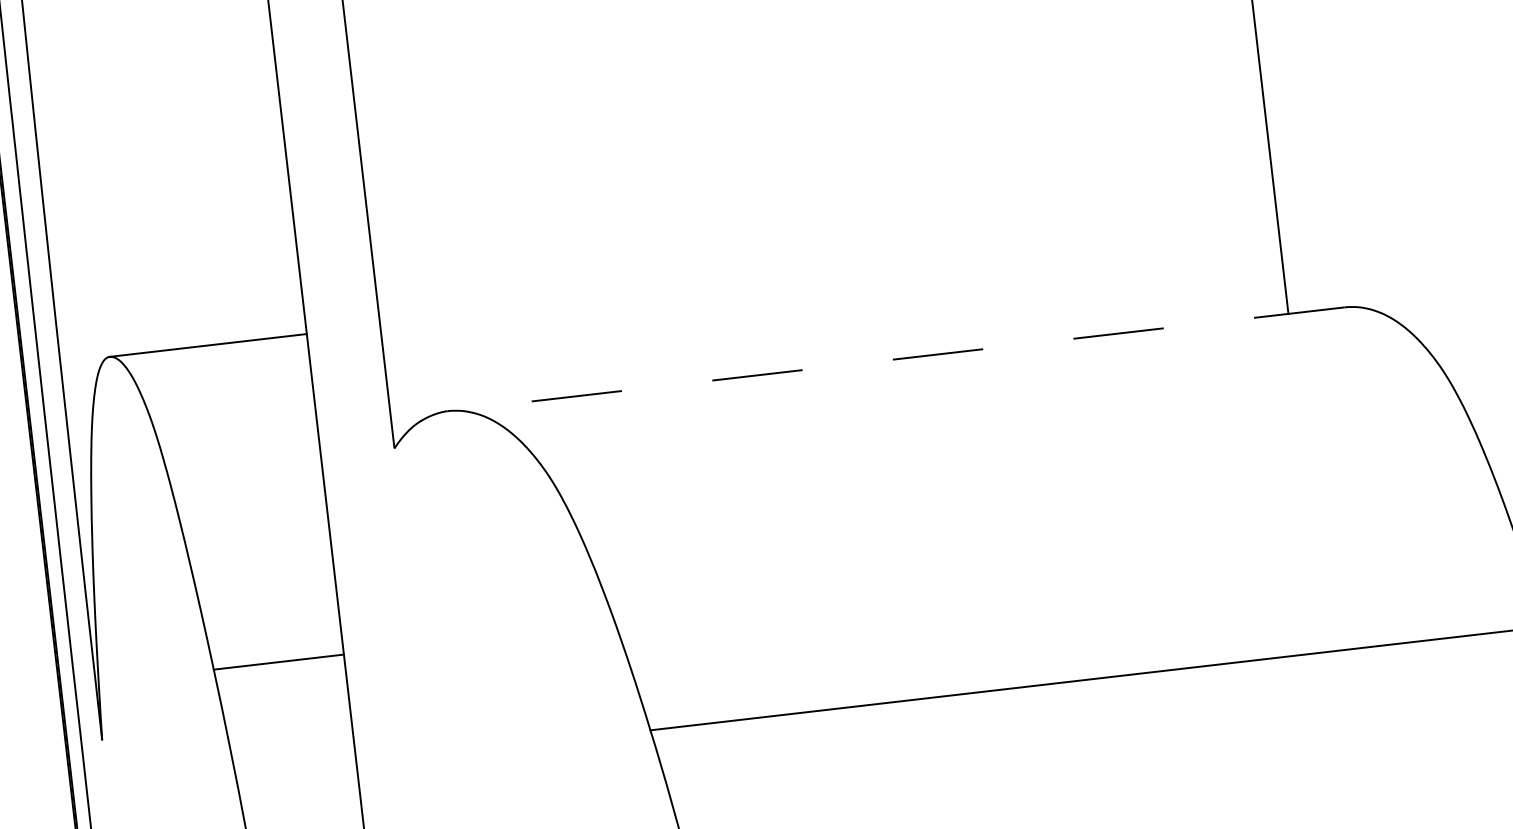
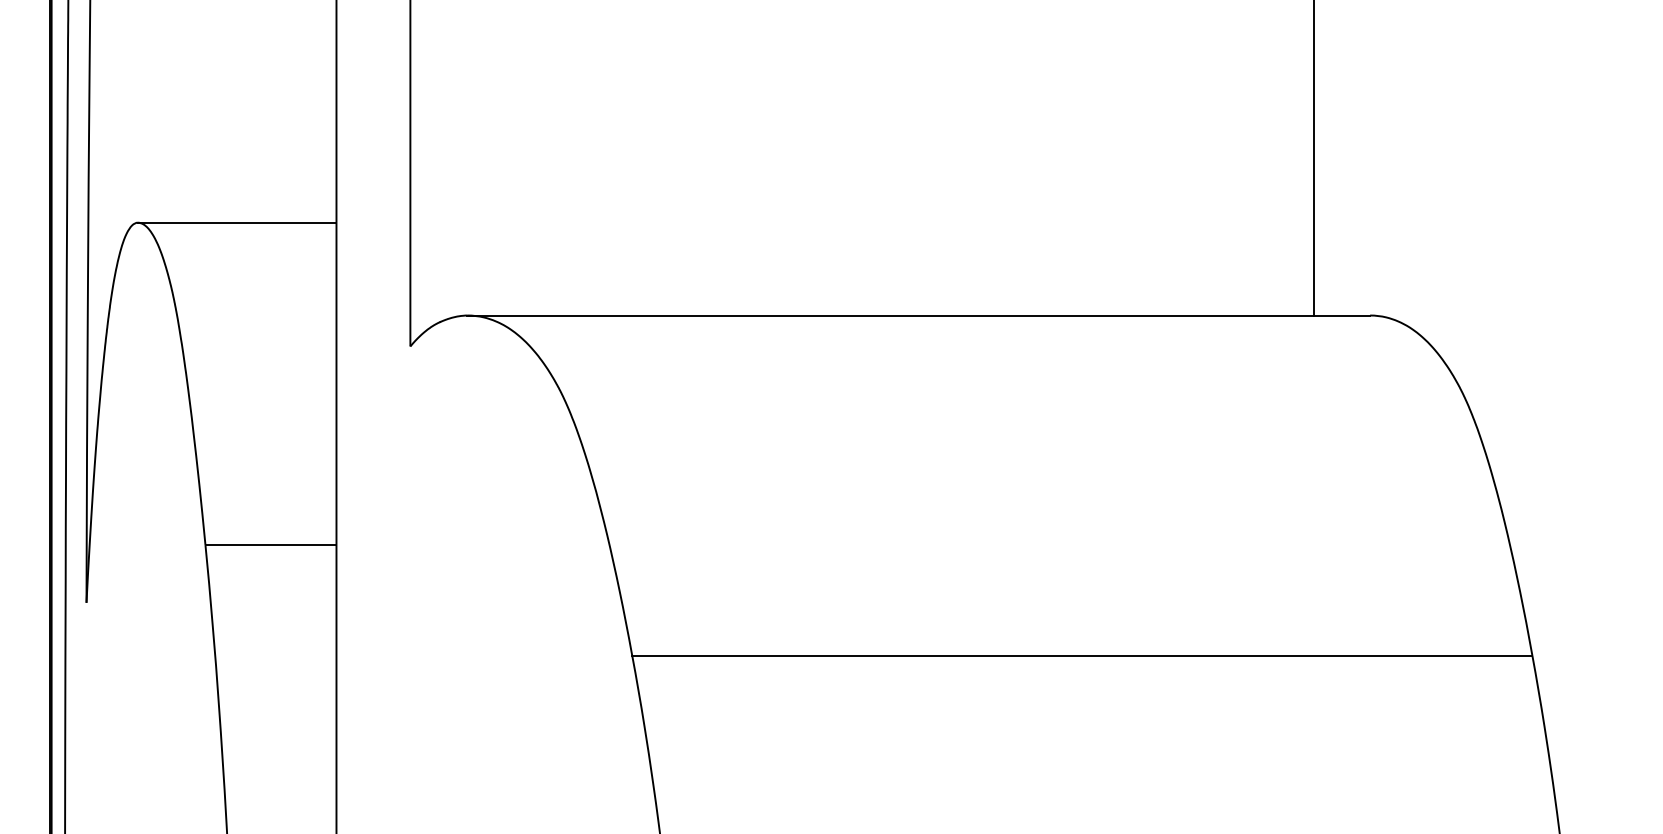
line: (895, 359) -> (918, 315), dashed -> solid

